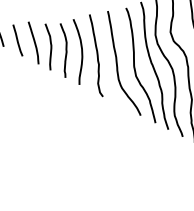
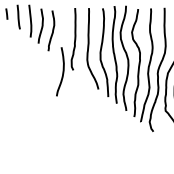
curve: (80, 50) -> (62, 71), moved

